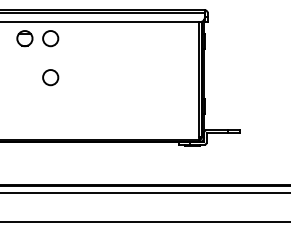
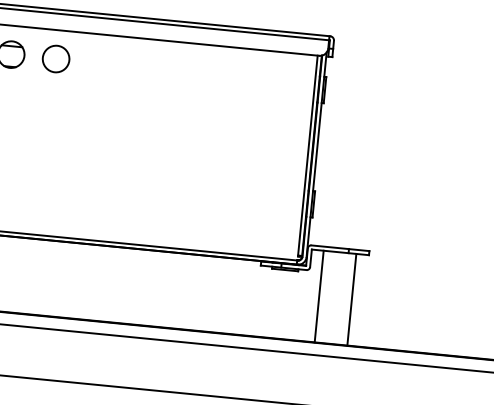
circle: (50, 77) -> (49, 126), removed
line: (213, 158) -> (319, 295), added
line: (232, 158) -> (352, 298), added

